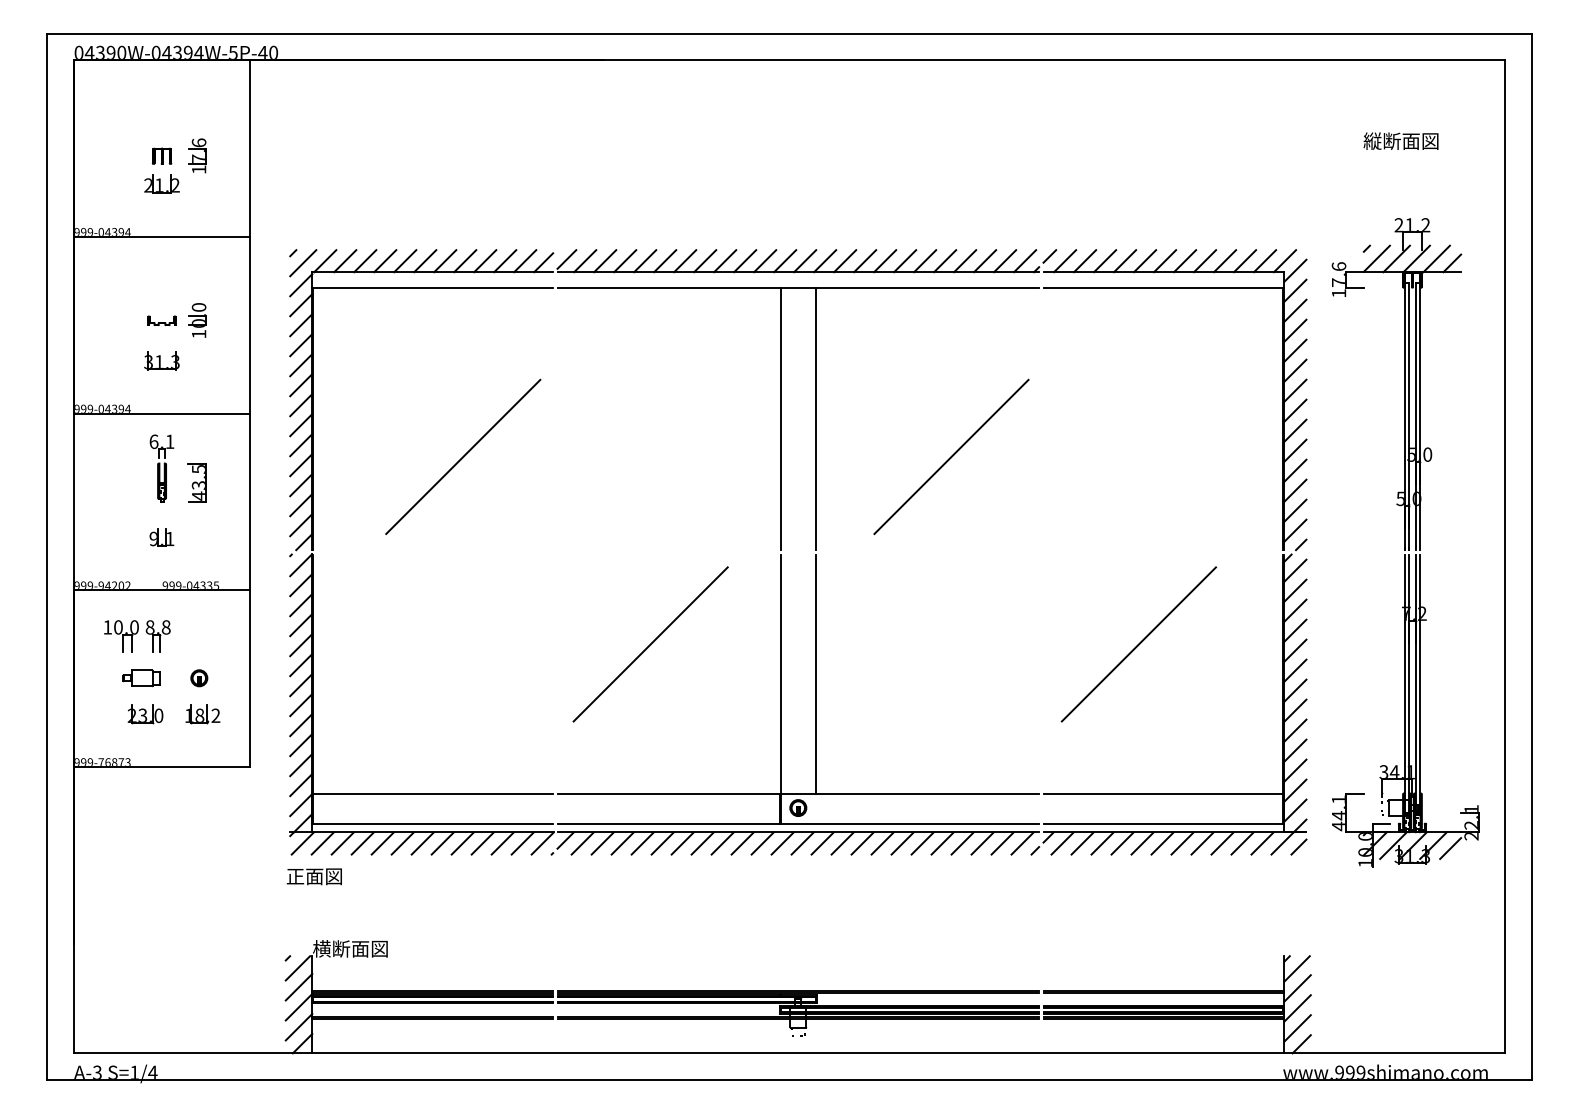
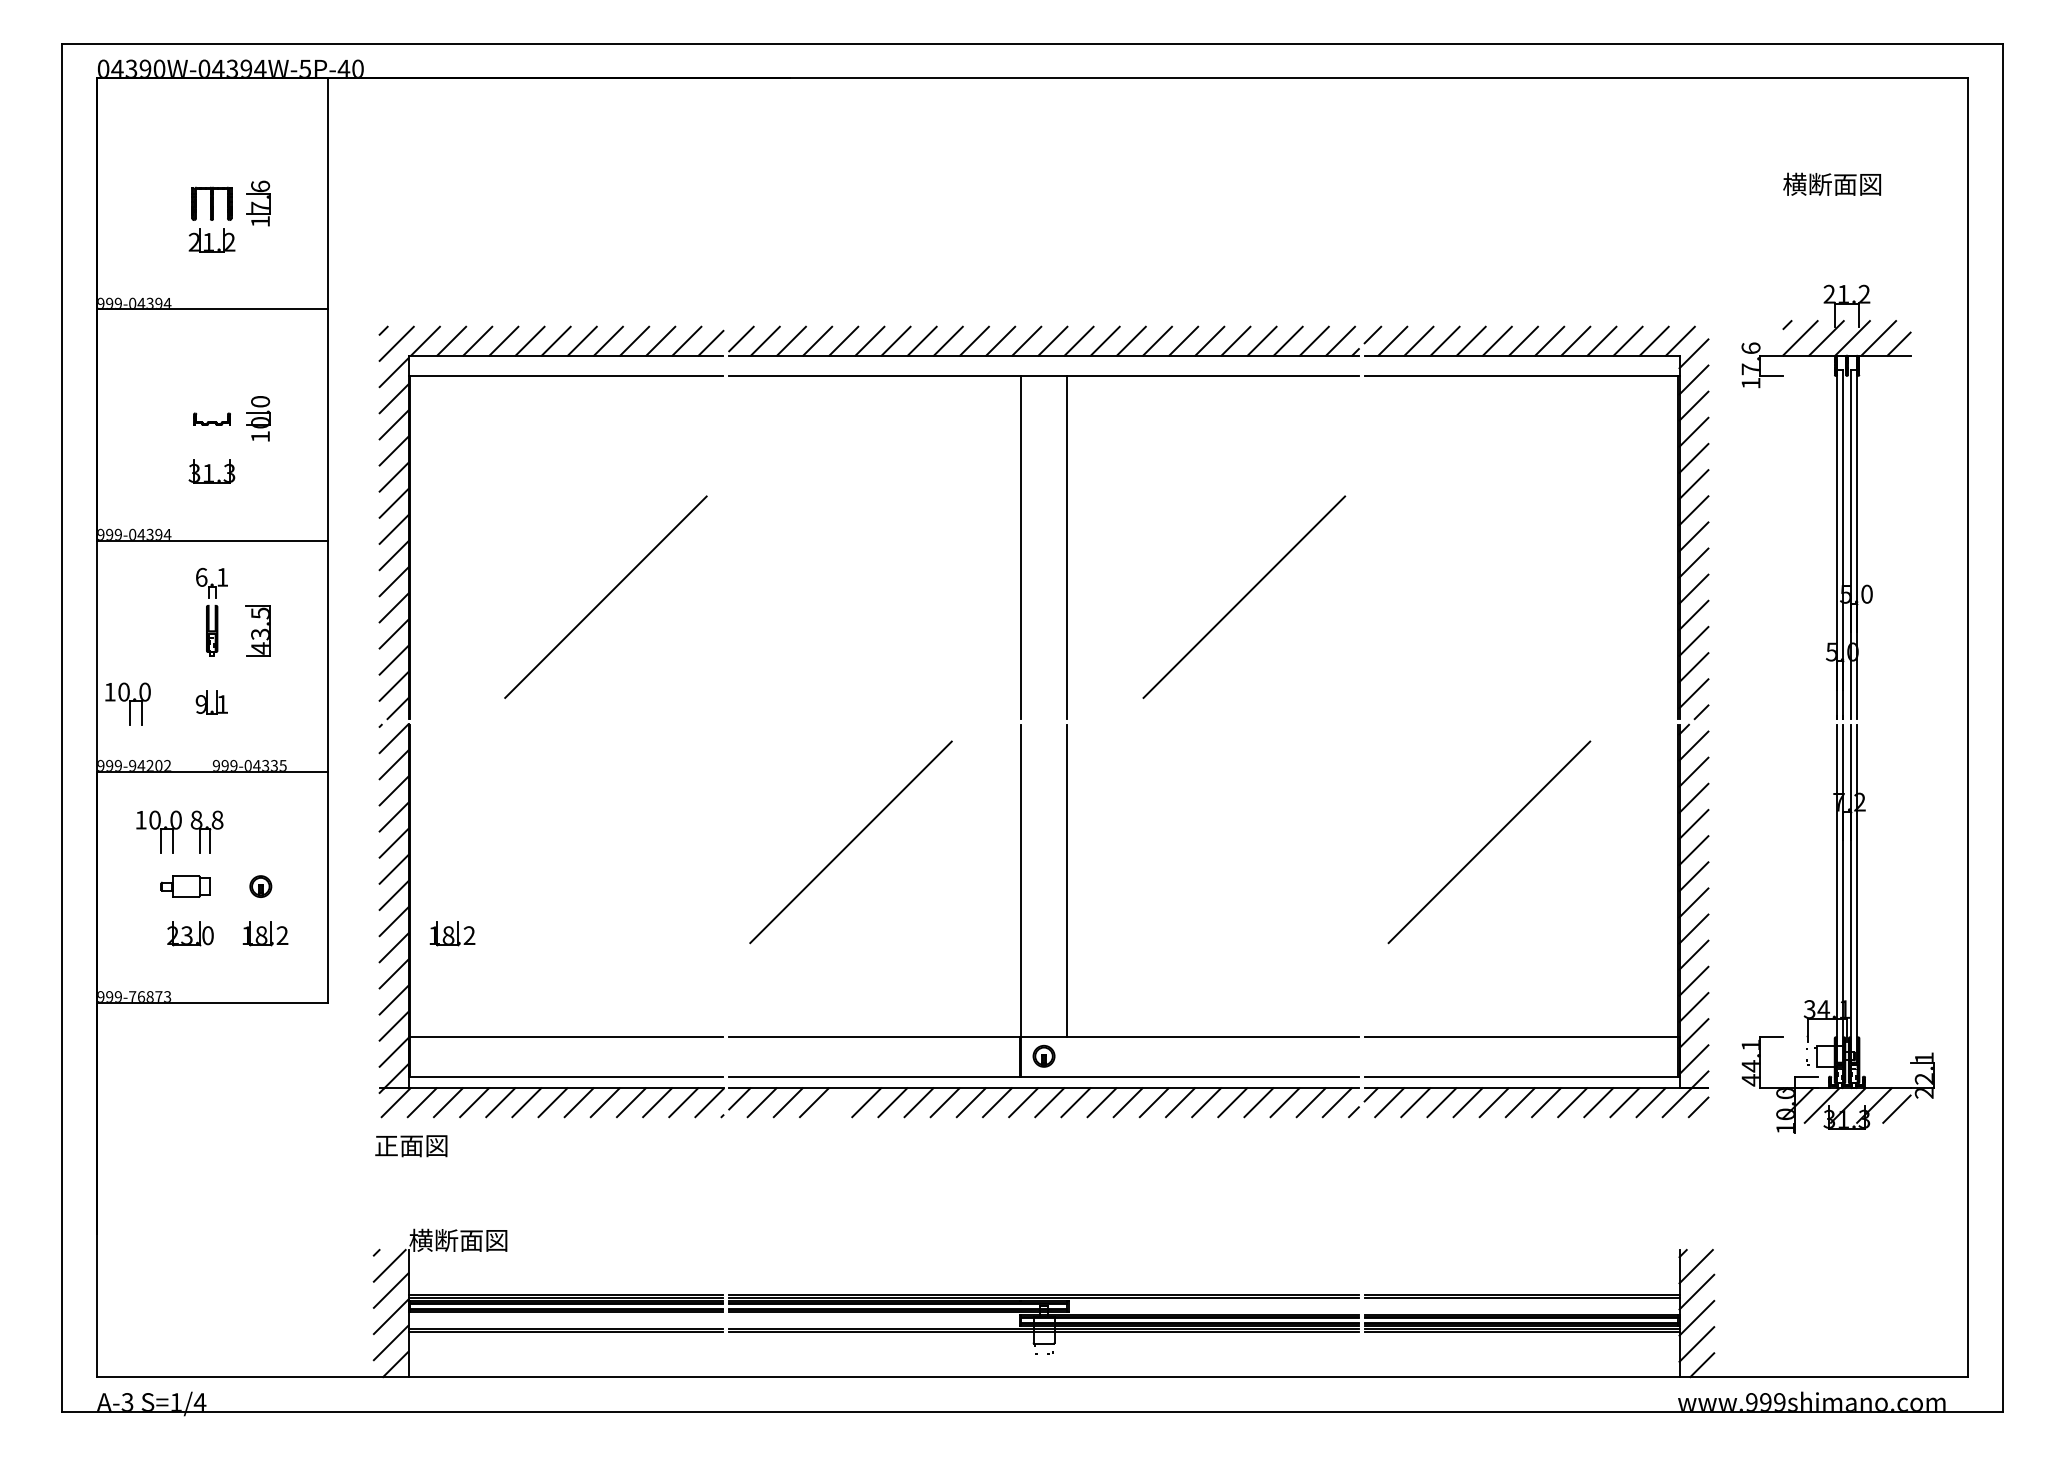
text: (1372, 140) -> (1794, 183), 縦断面図 -> 横断面図
part: (162, 156) -> (212, 204), size x1.6
part: (97, 538) -> (127, 703), added
part: (345, 714) -> (452, 933), added
line: (642, 843) -> (840, 1102), removed

